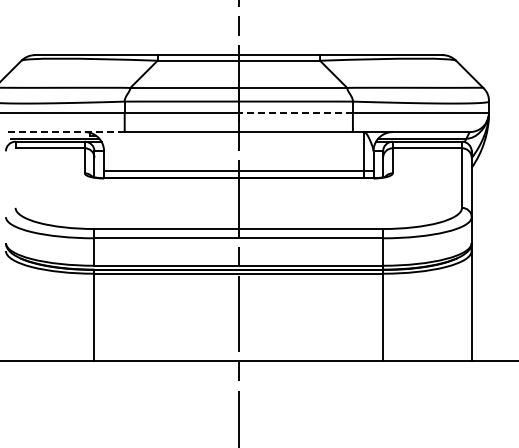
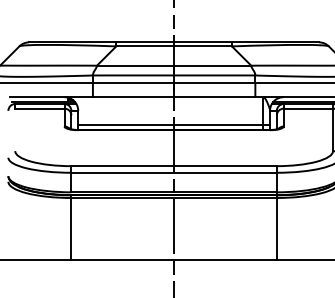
line: (295, 112) -> (214, 83), dashed -> solid
line: (65, 132) -> (50, 97), dashed -> solid

